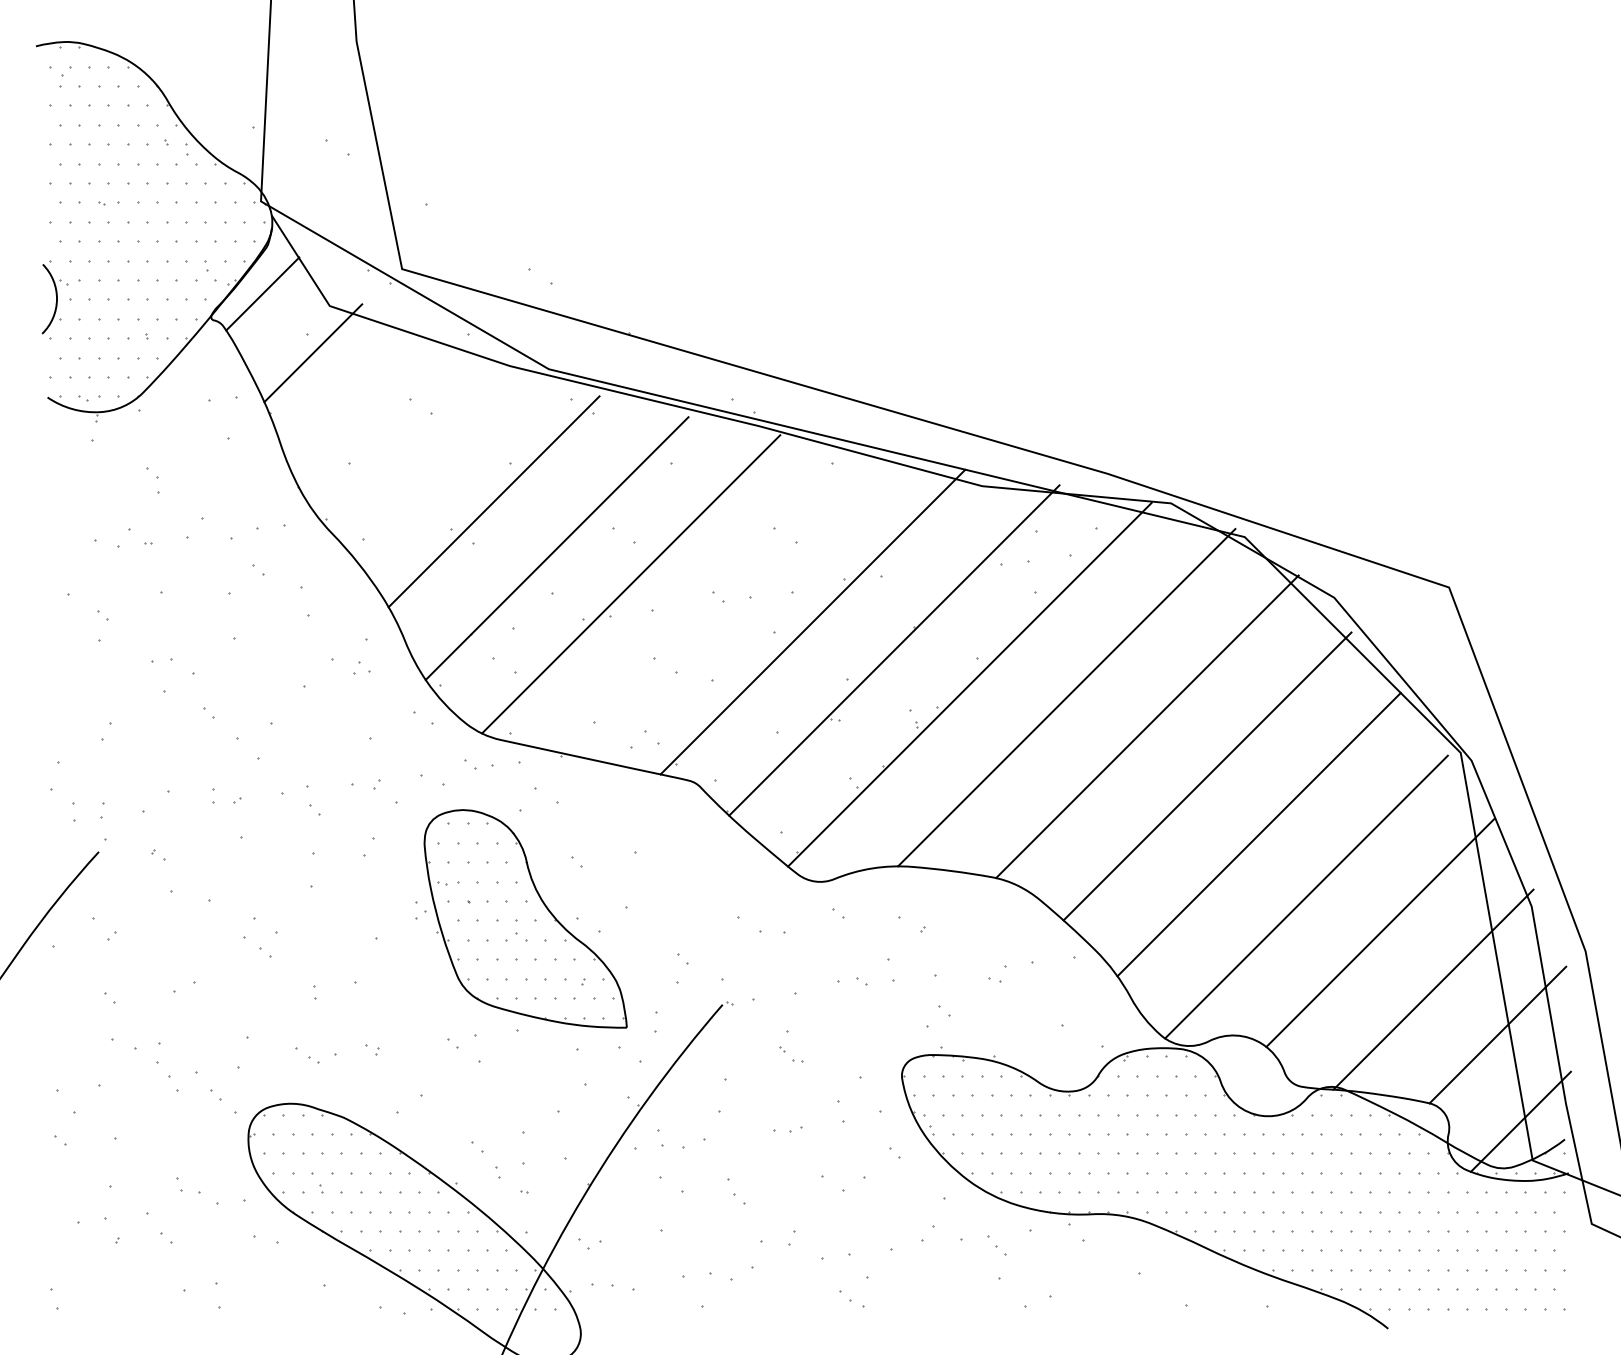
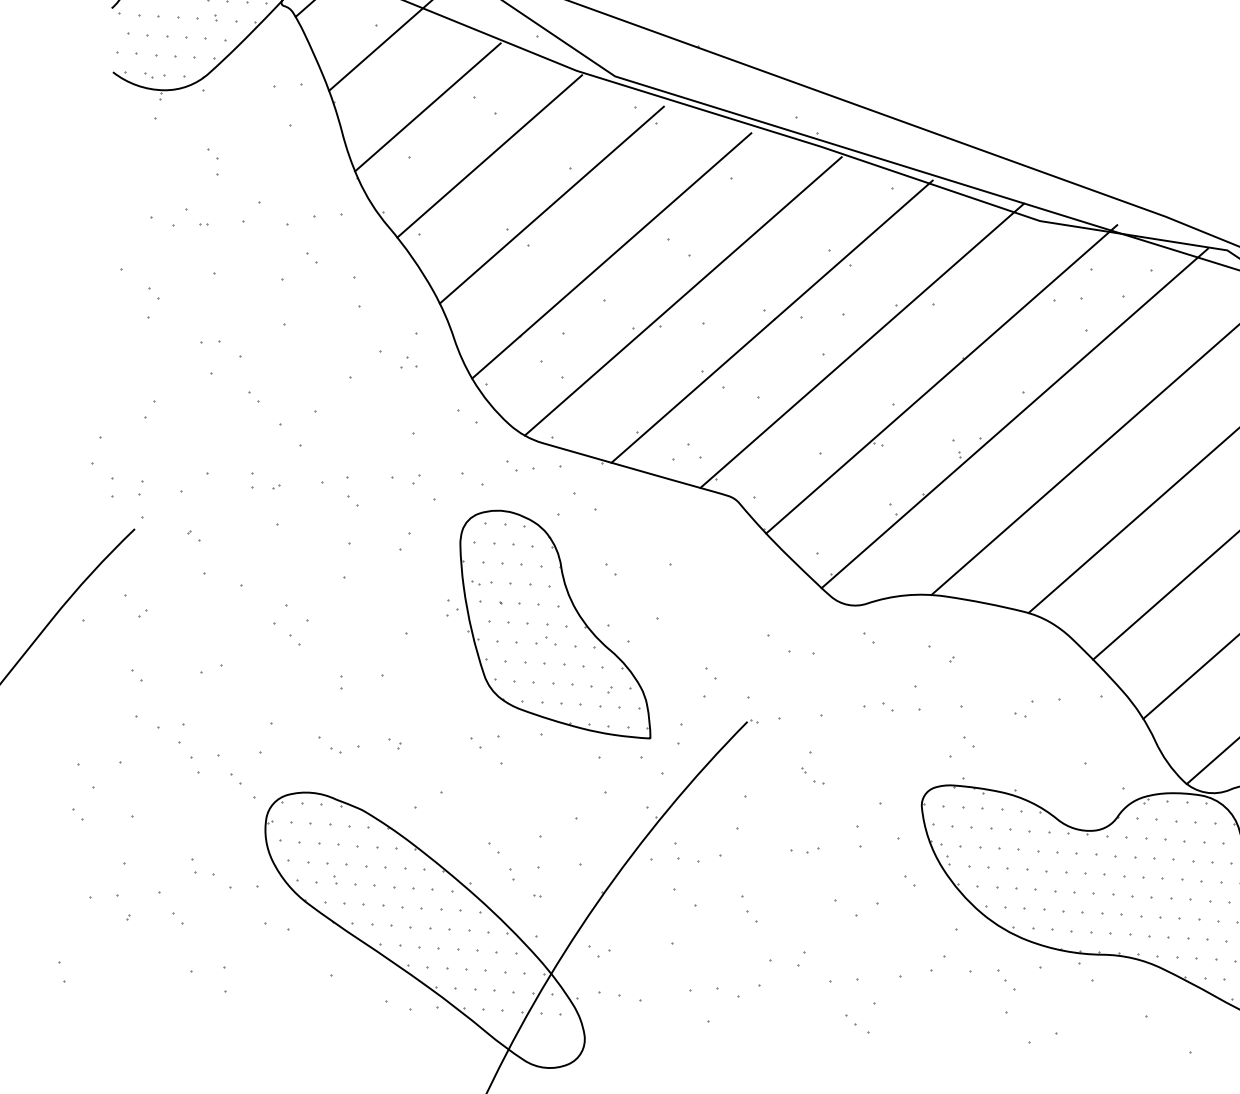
line: (363, 411) -> (427, 106), added
line: (428, 457) -> (489, 156), added
line: (721, 603) -> (772, 321), added

